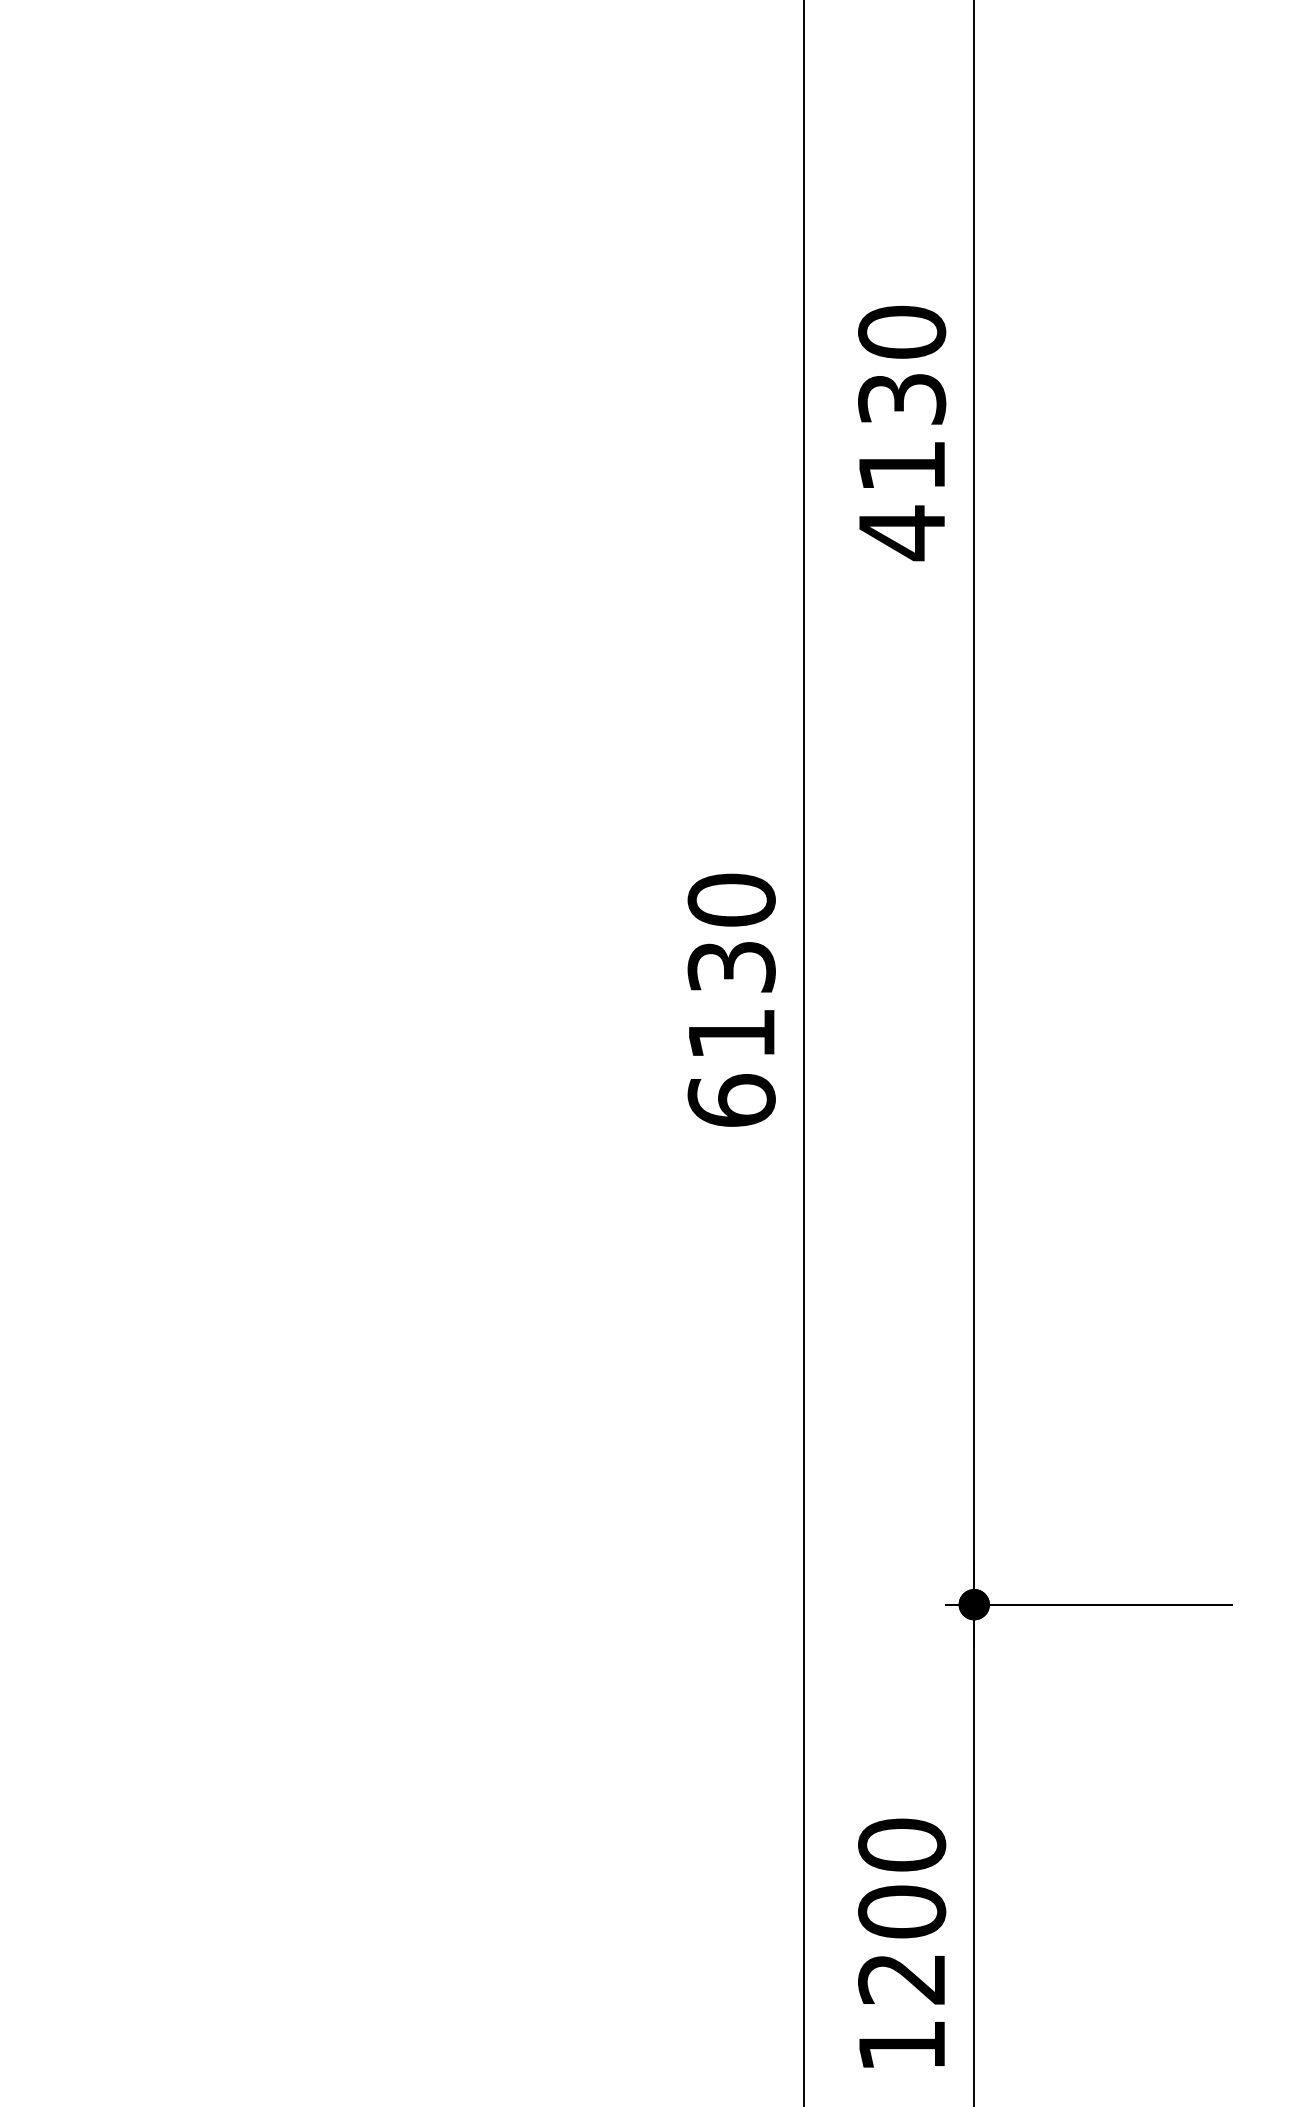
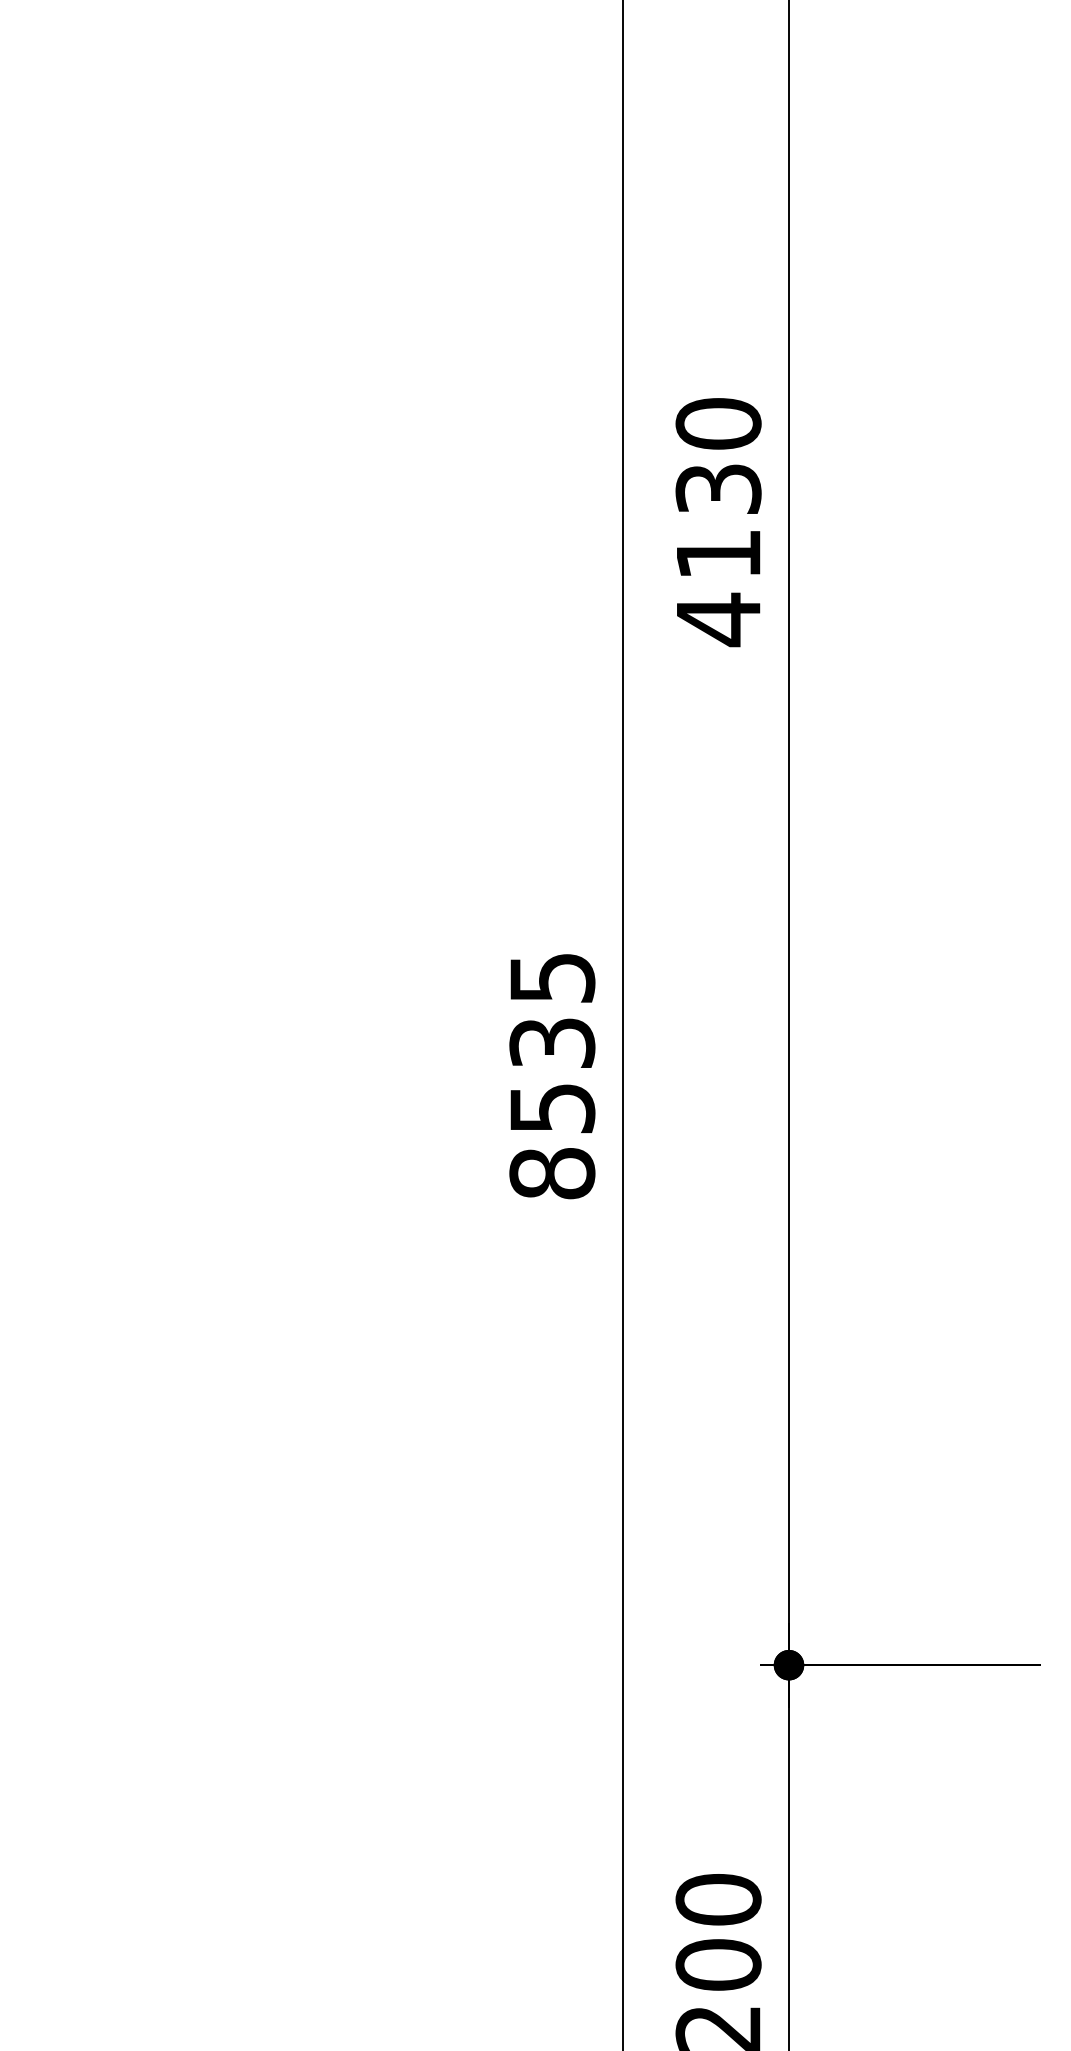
text: (731, 1000) -> (552, 1075), 6130 -> 8535

